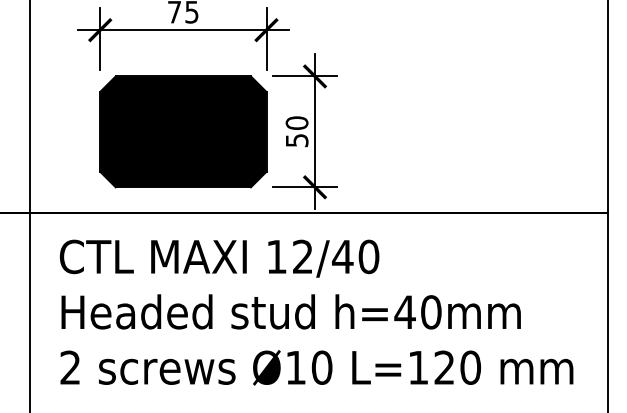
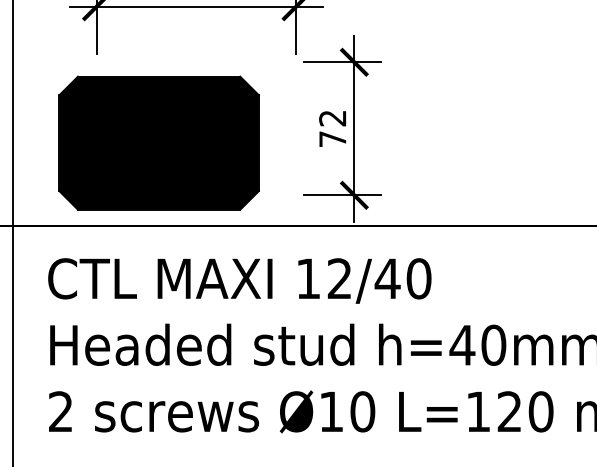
part: (183, 131) -> (159, 142), moved
text: (296, 131) -> (332, 128), 50 -> 72

